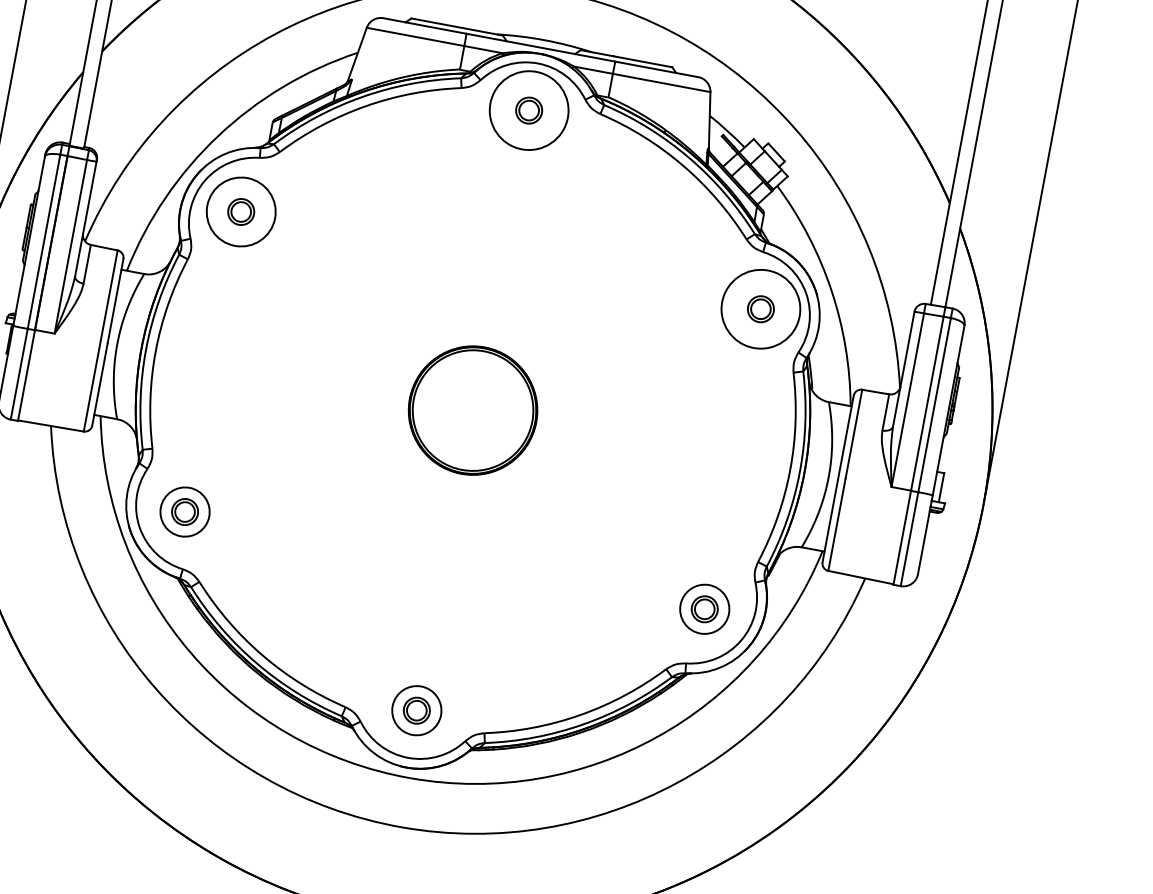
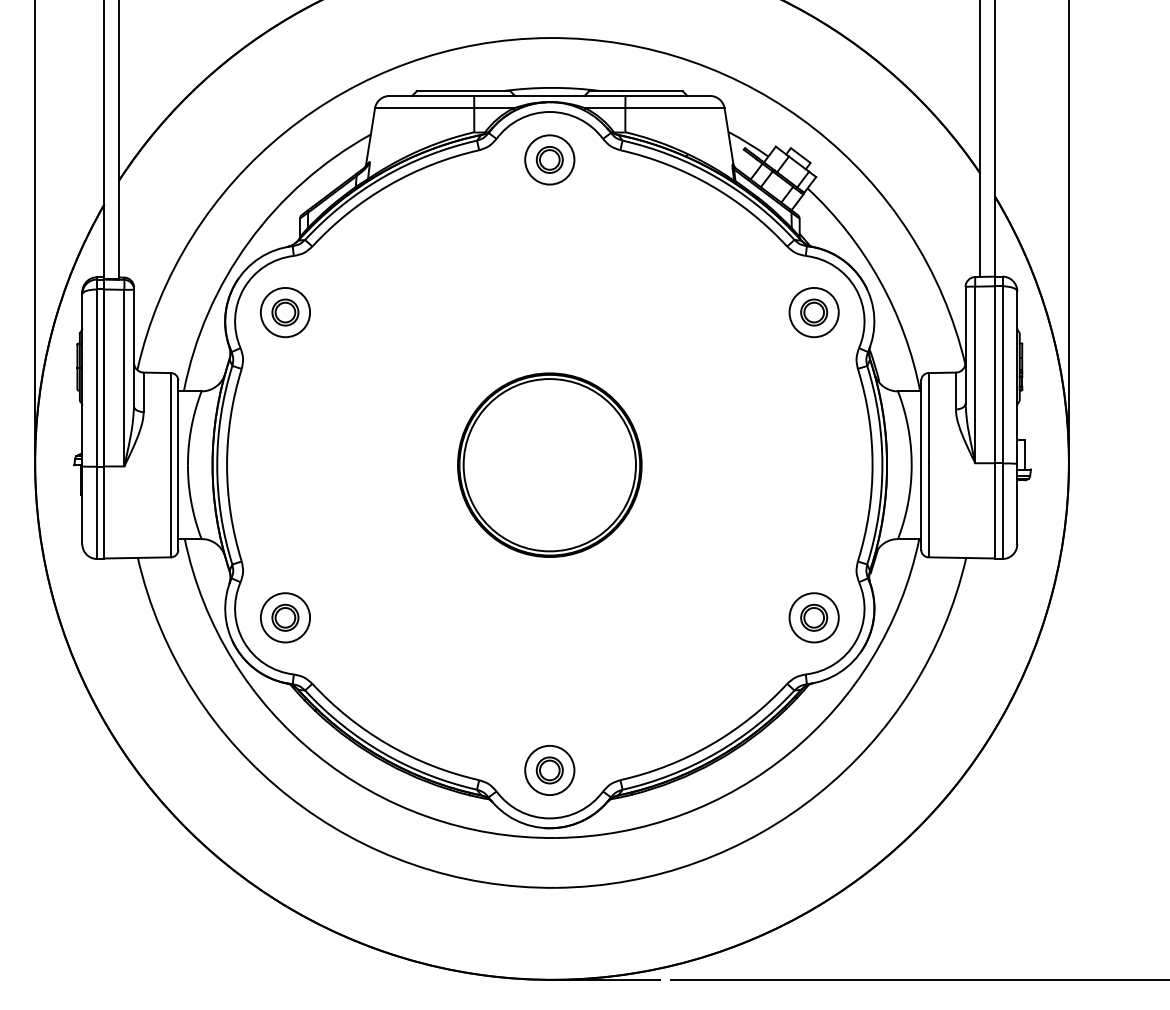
circle: (528, 110) -> (549, 159), size x0.62
circle: (241, 211) -> (285, 312), size x0.71
circle: (760, 309) -> (813, 312), size x0.62
part: (472, 409) -> (549, 464), size x1.43

